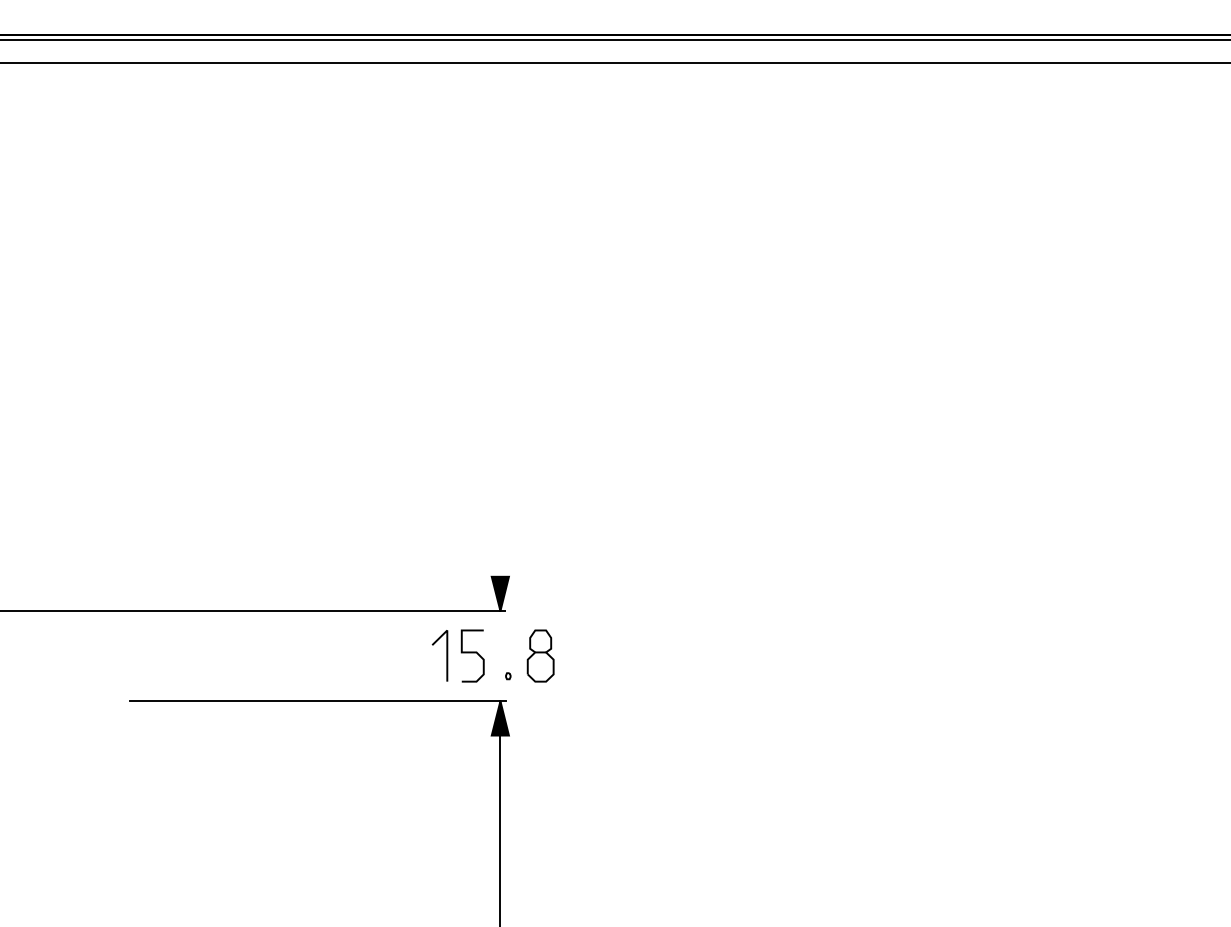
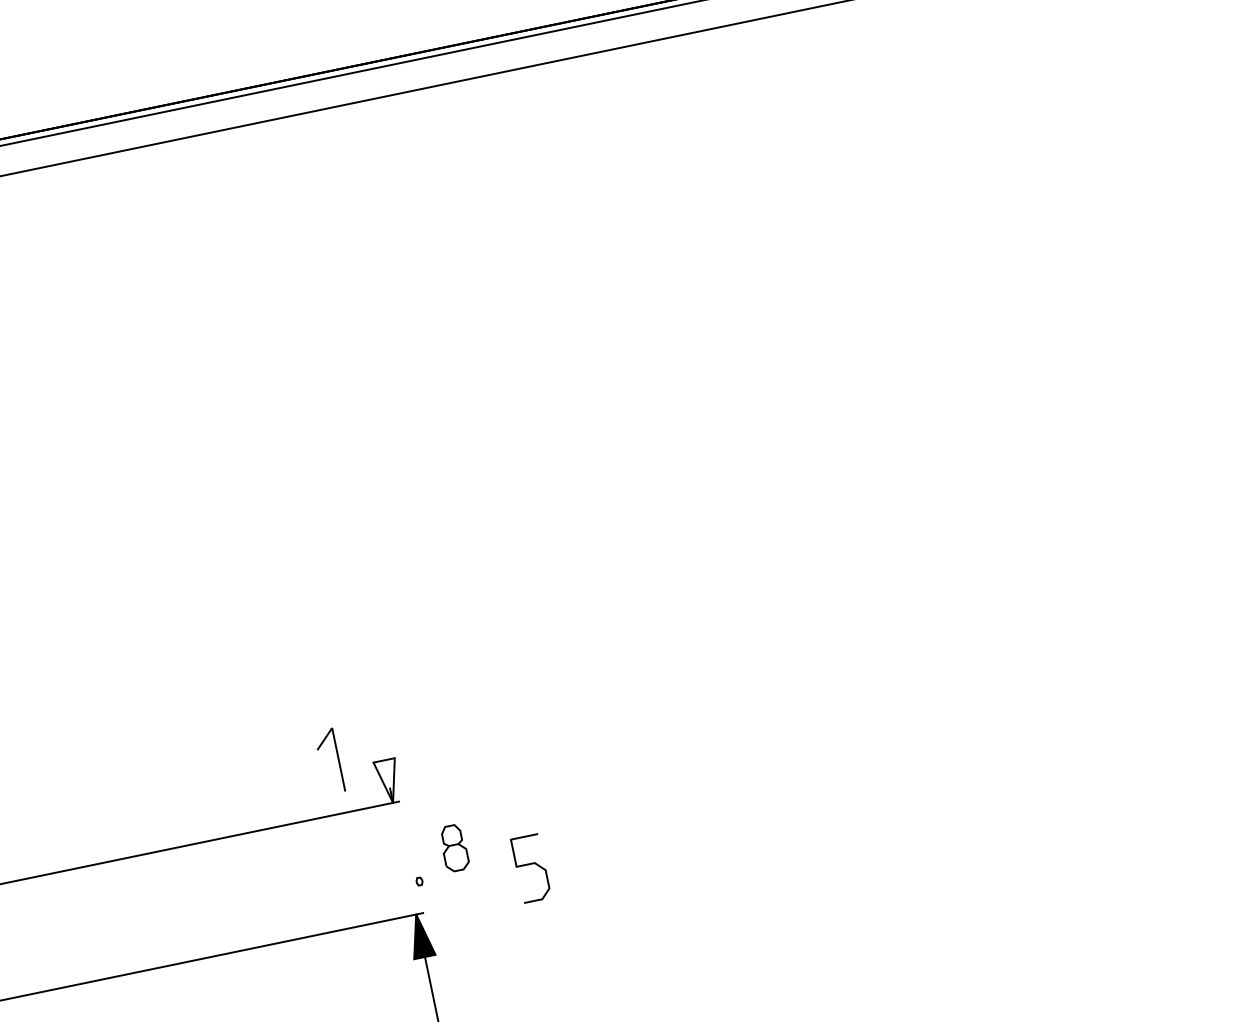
fill: (499, 593) -> (387, 781), removed
curve: (472, 653) -> (530, 865), moved
line: (446, 655) -> (337, 759), moved
part: (540, 655) -> (454, 847), size x0.7

